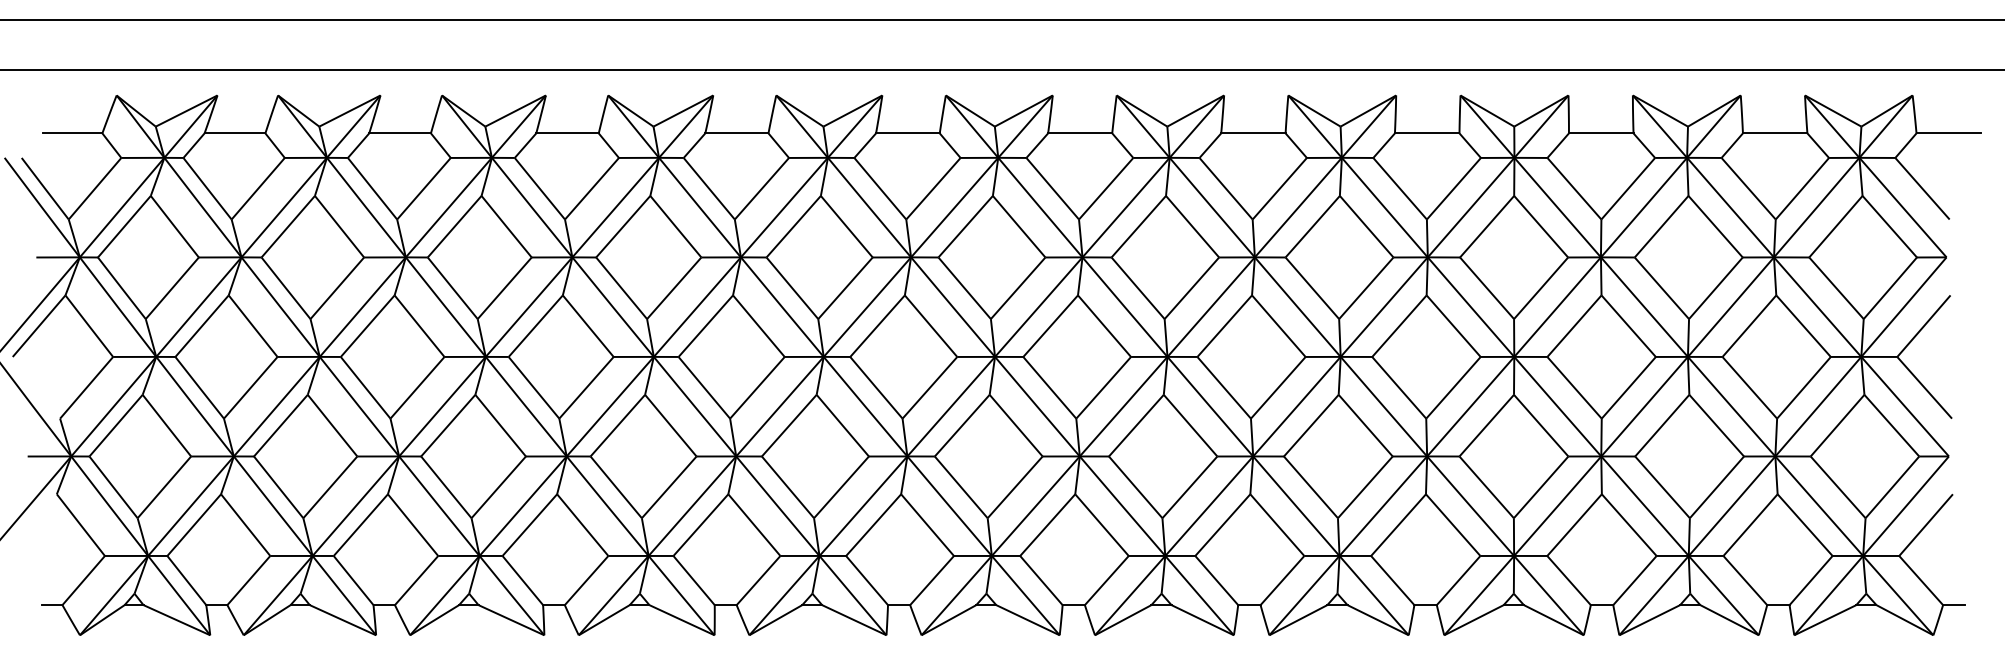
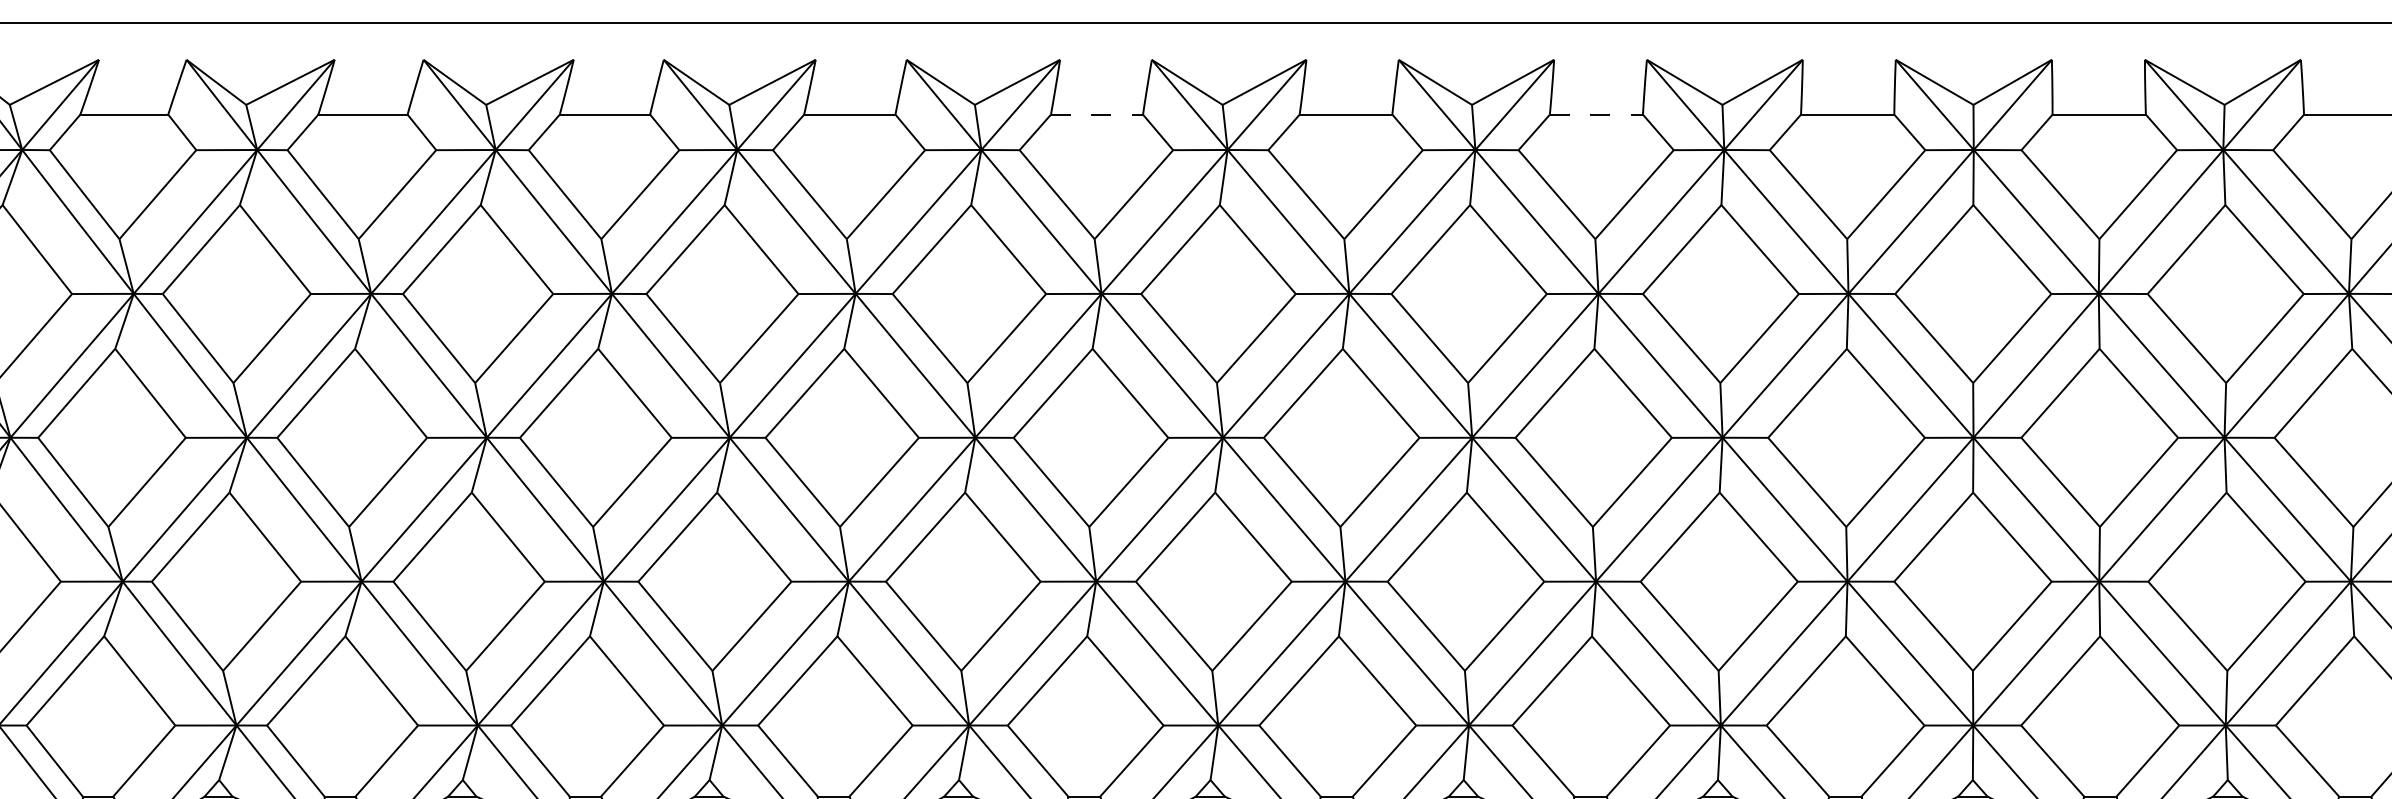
line: (907, 133) -> (1096, 114), solid -> dashed
line: (1253, 133) -> (1596, 114), solid -> dashed

